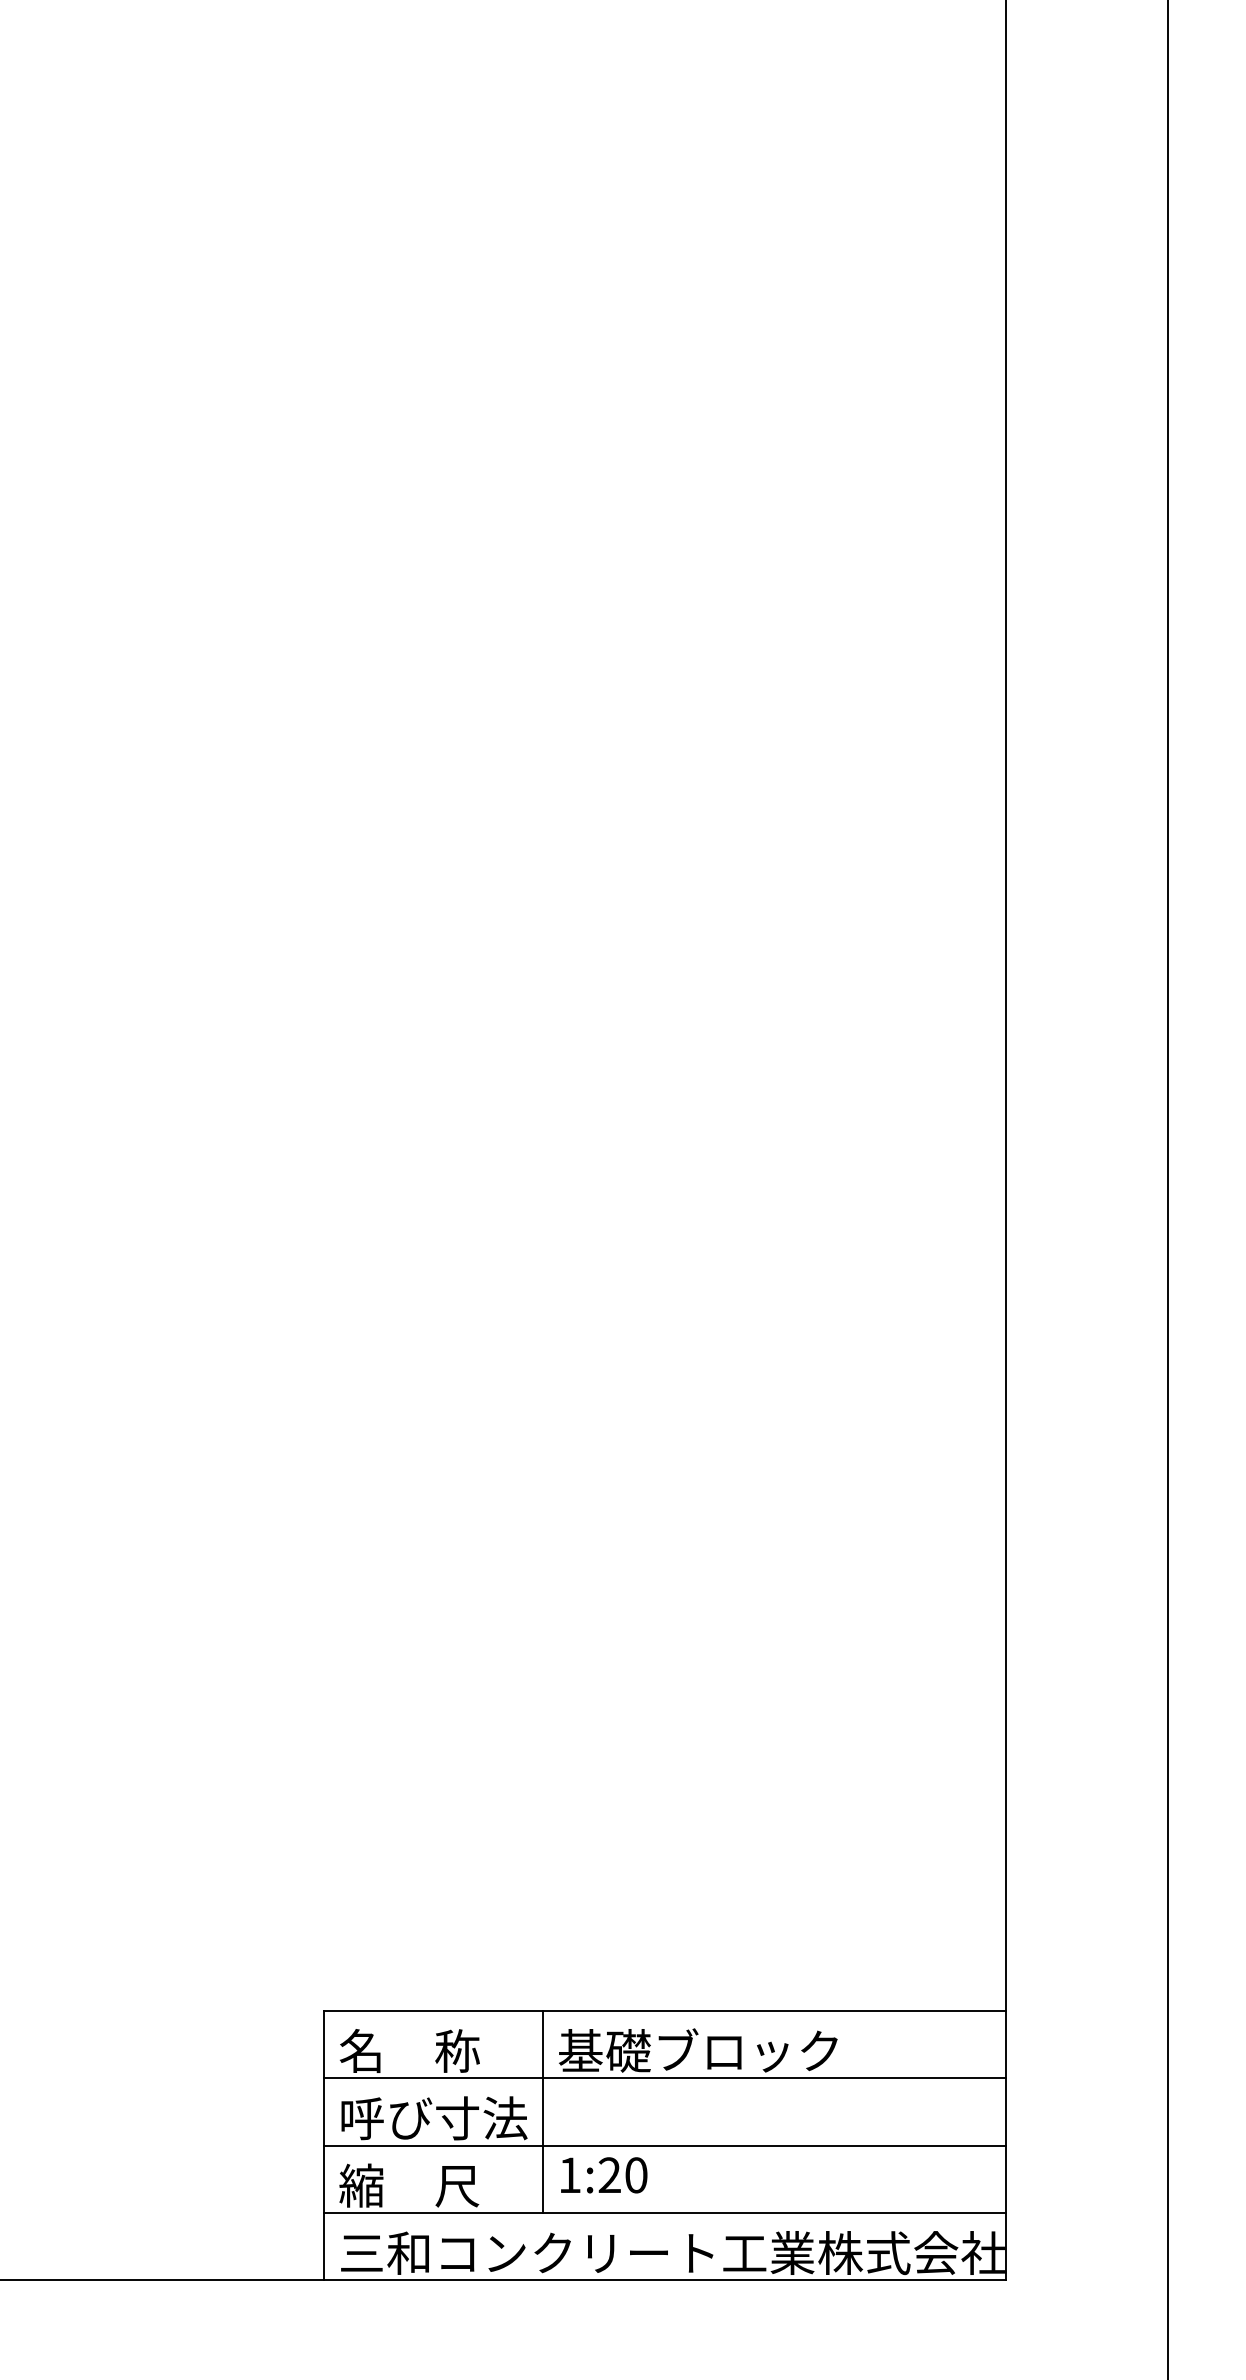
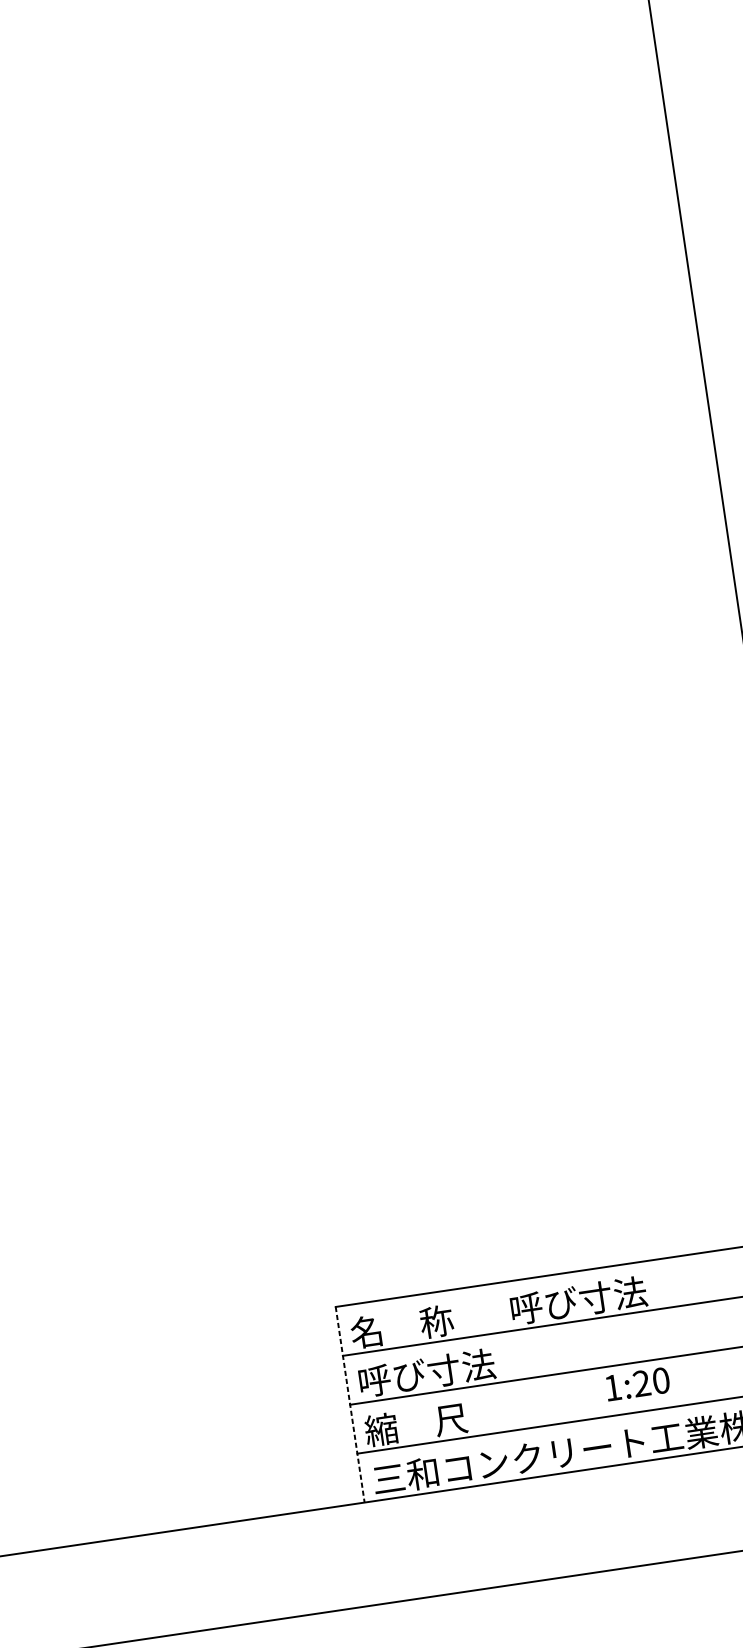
text: (697, 2050) -> (610, 1295), 基礎ブロック -> 呼び寸法
line: (543, 2112) -> (505, 1357), removed
line: (324, 2145) -> (350, 1404), solid -> dashed
text: (604, 2175) -> (638, 1384), moved

